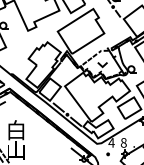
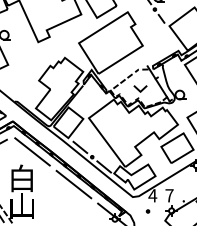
line: (23, 110) -> (32, 151), added
line: (53, 134) -> (73, 184), added
text: (123, 142) -> (169, 195), 8 -> 7

